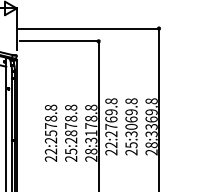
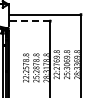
line: (59, 41) -> (30, 21), solid -> dashed

